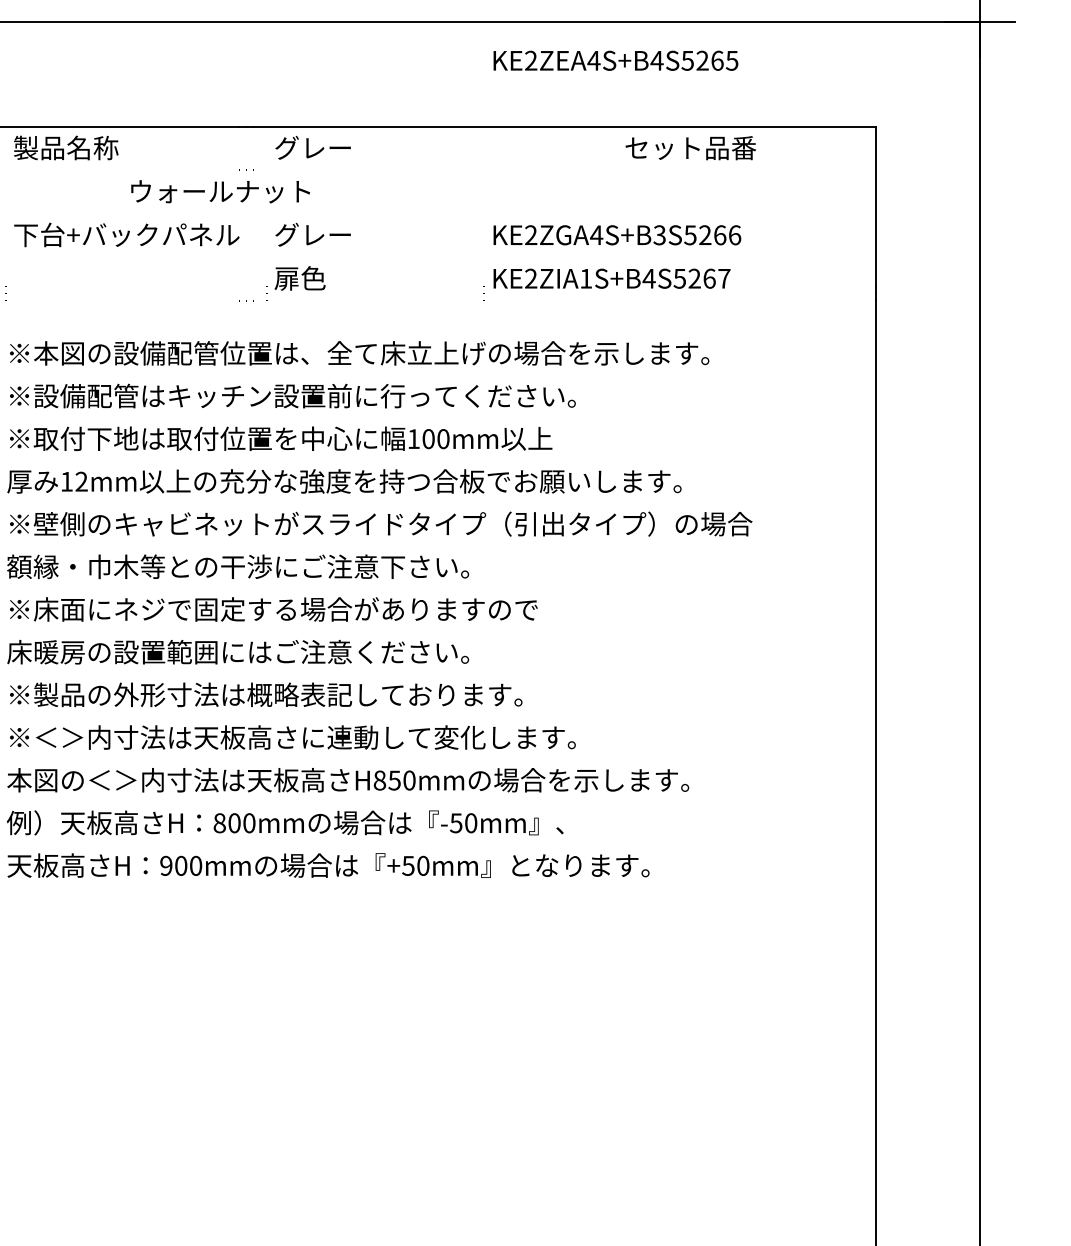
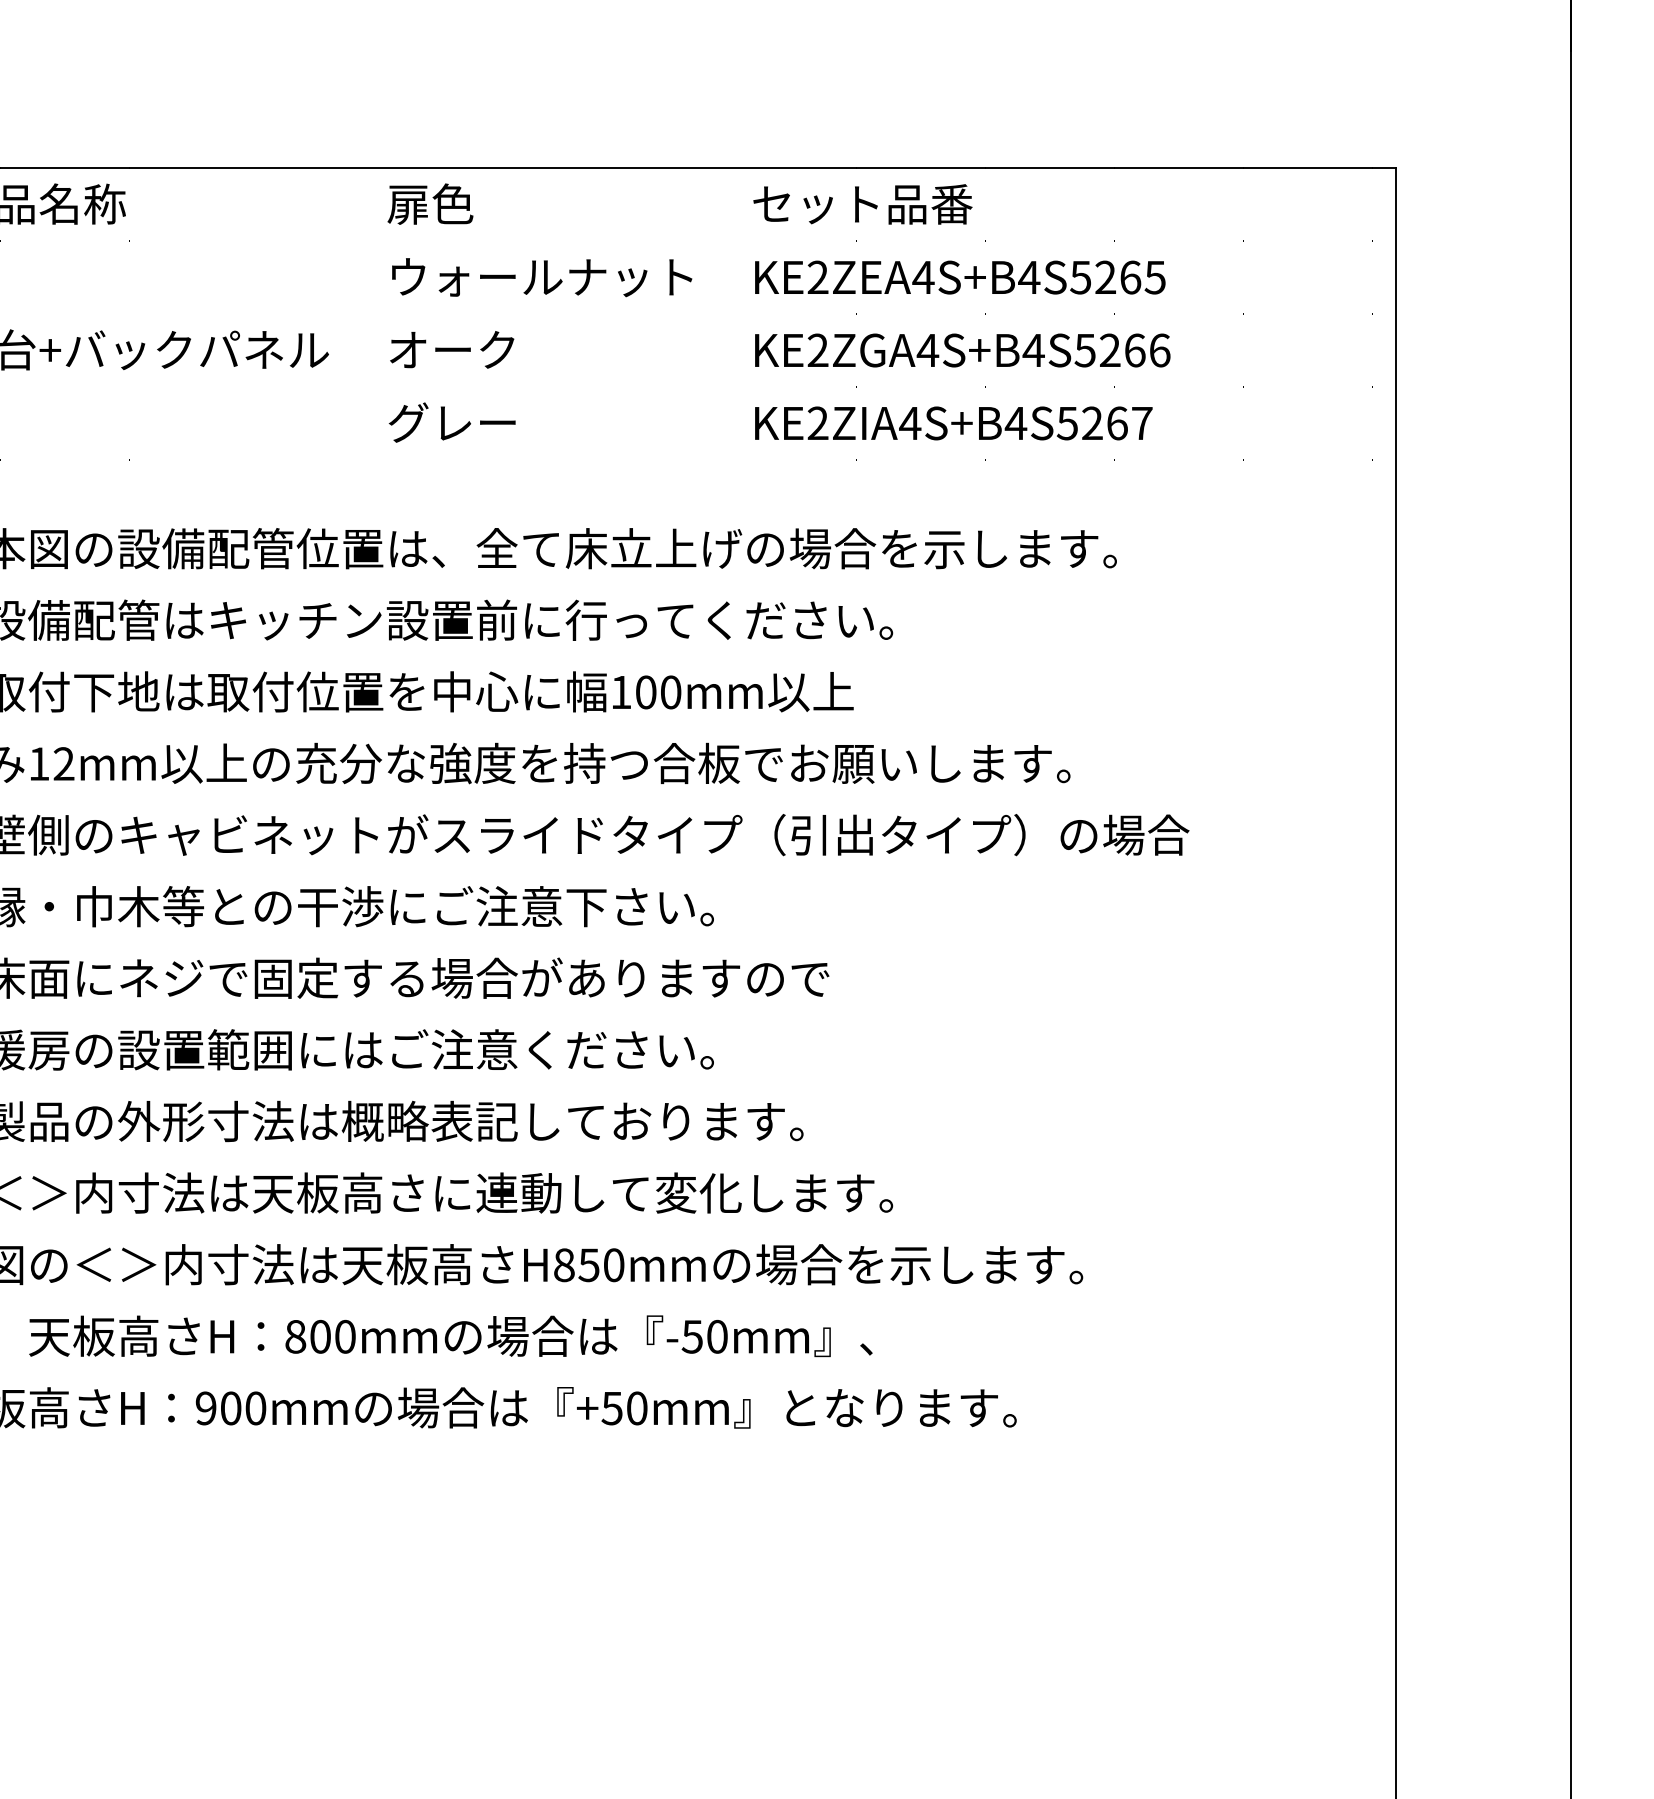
text: (615, 60) -> (959, 277), moved
text: (312, 147) -> (451, 203), グレー -> 扉色
text: (690, 148) -> (862, 204), moved
text: (220, 191) -> (541, 277), moved
text: (312, 234) -> (451, 349), グレー -> オーク
text: (659, 235) -> (1033, 350), KE2ZGA4S+B3S5266 -> KE2ZGA4S+B4S5266
text: (312, 278) -> (451, 423), 扉色 -> グレー
text: (585, 278) -> (909, 423), KE2ZIA1S+B4S5267 -> KE2ZIA4S+B4S5267

